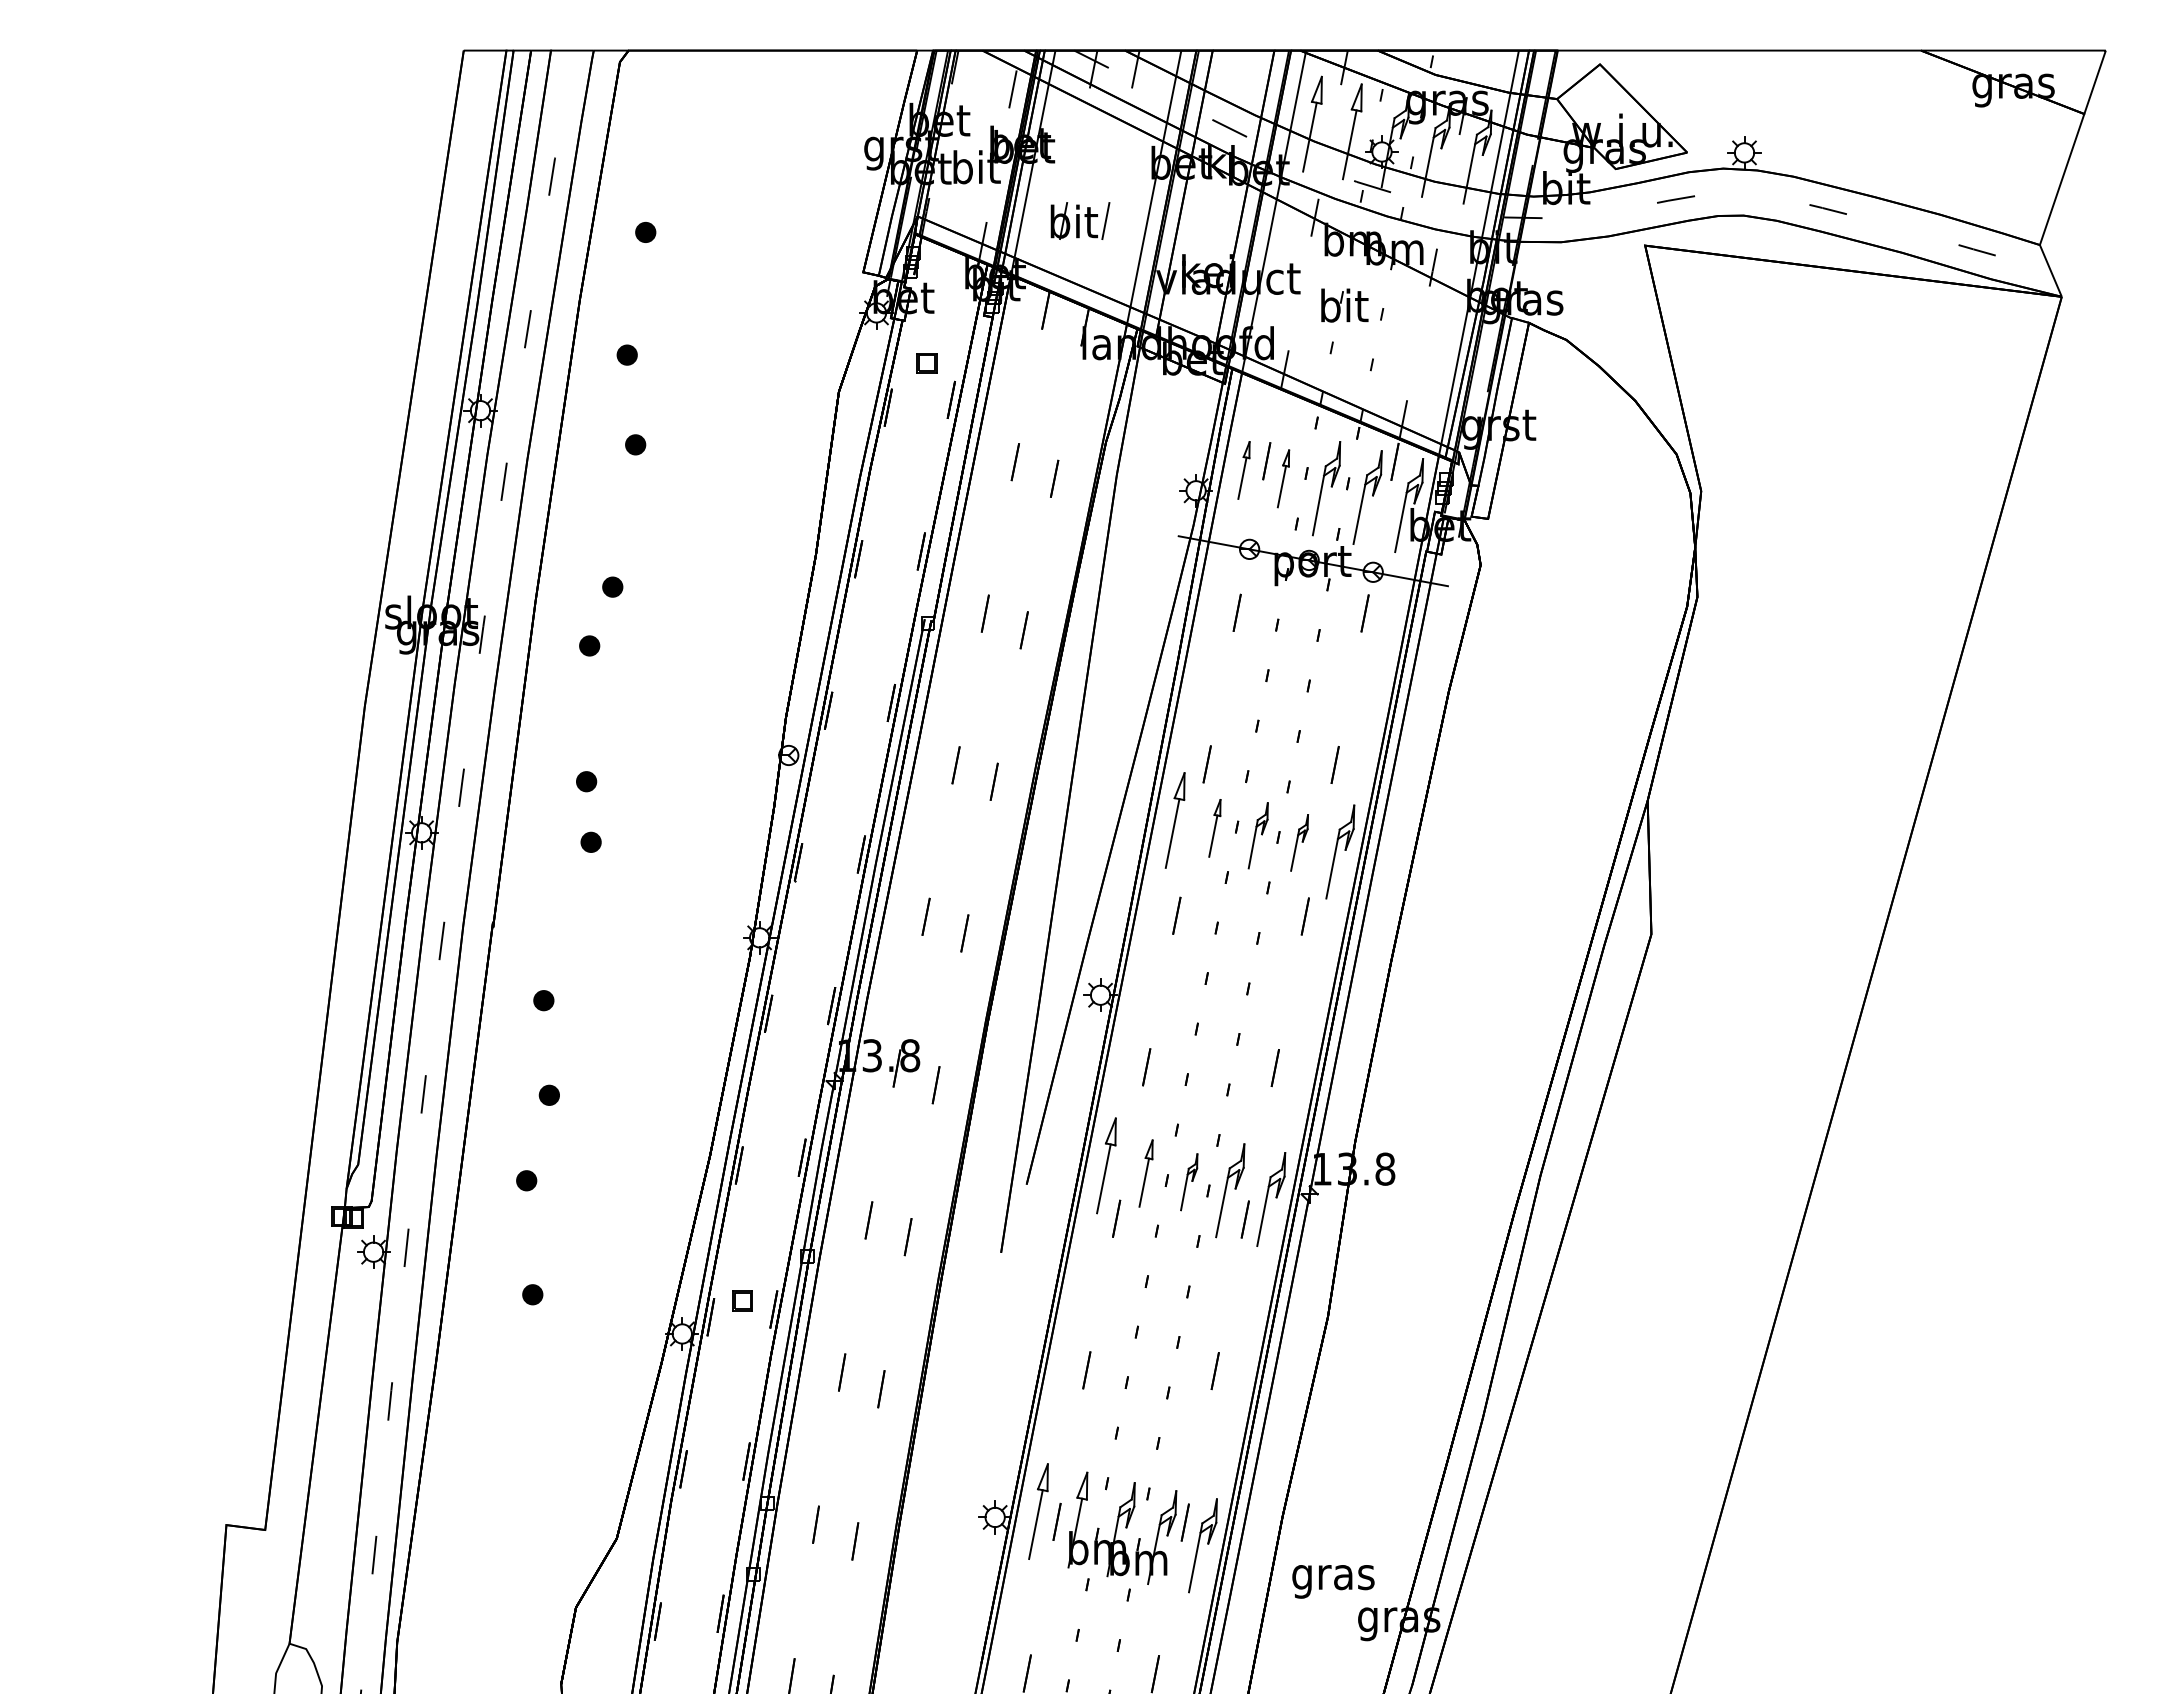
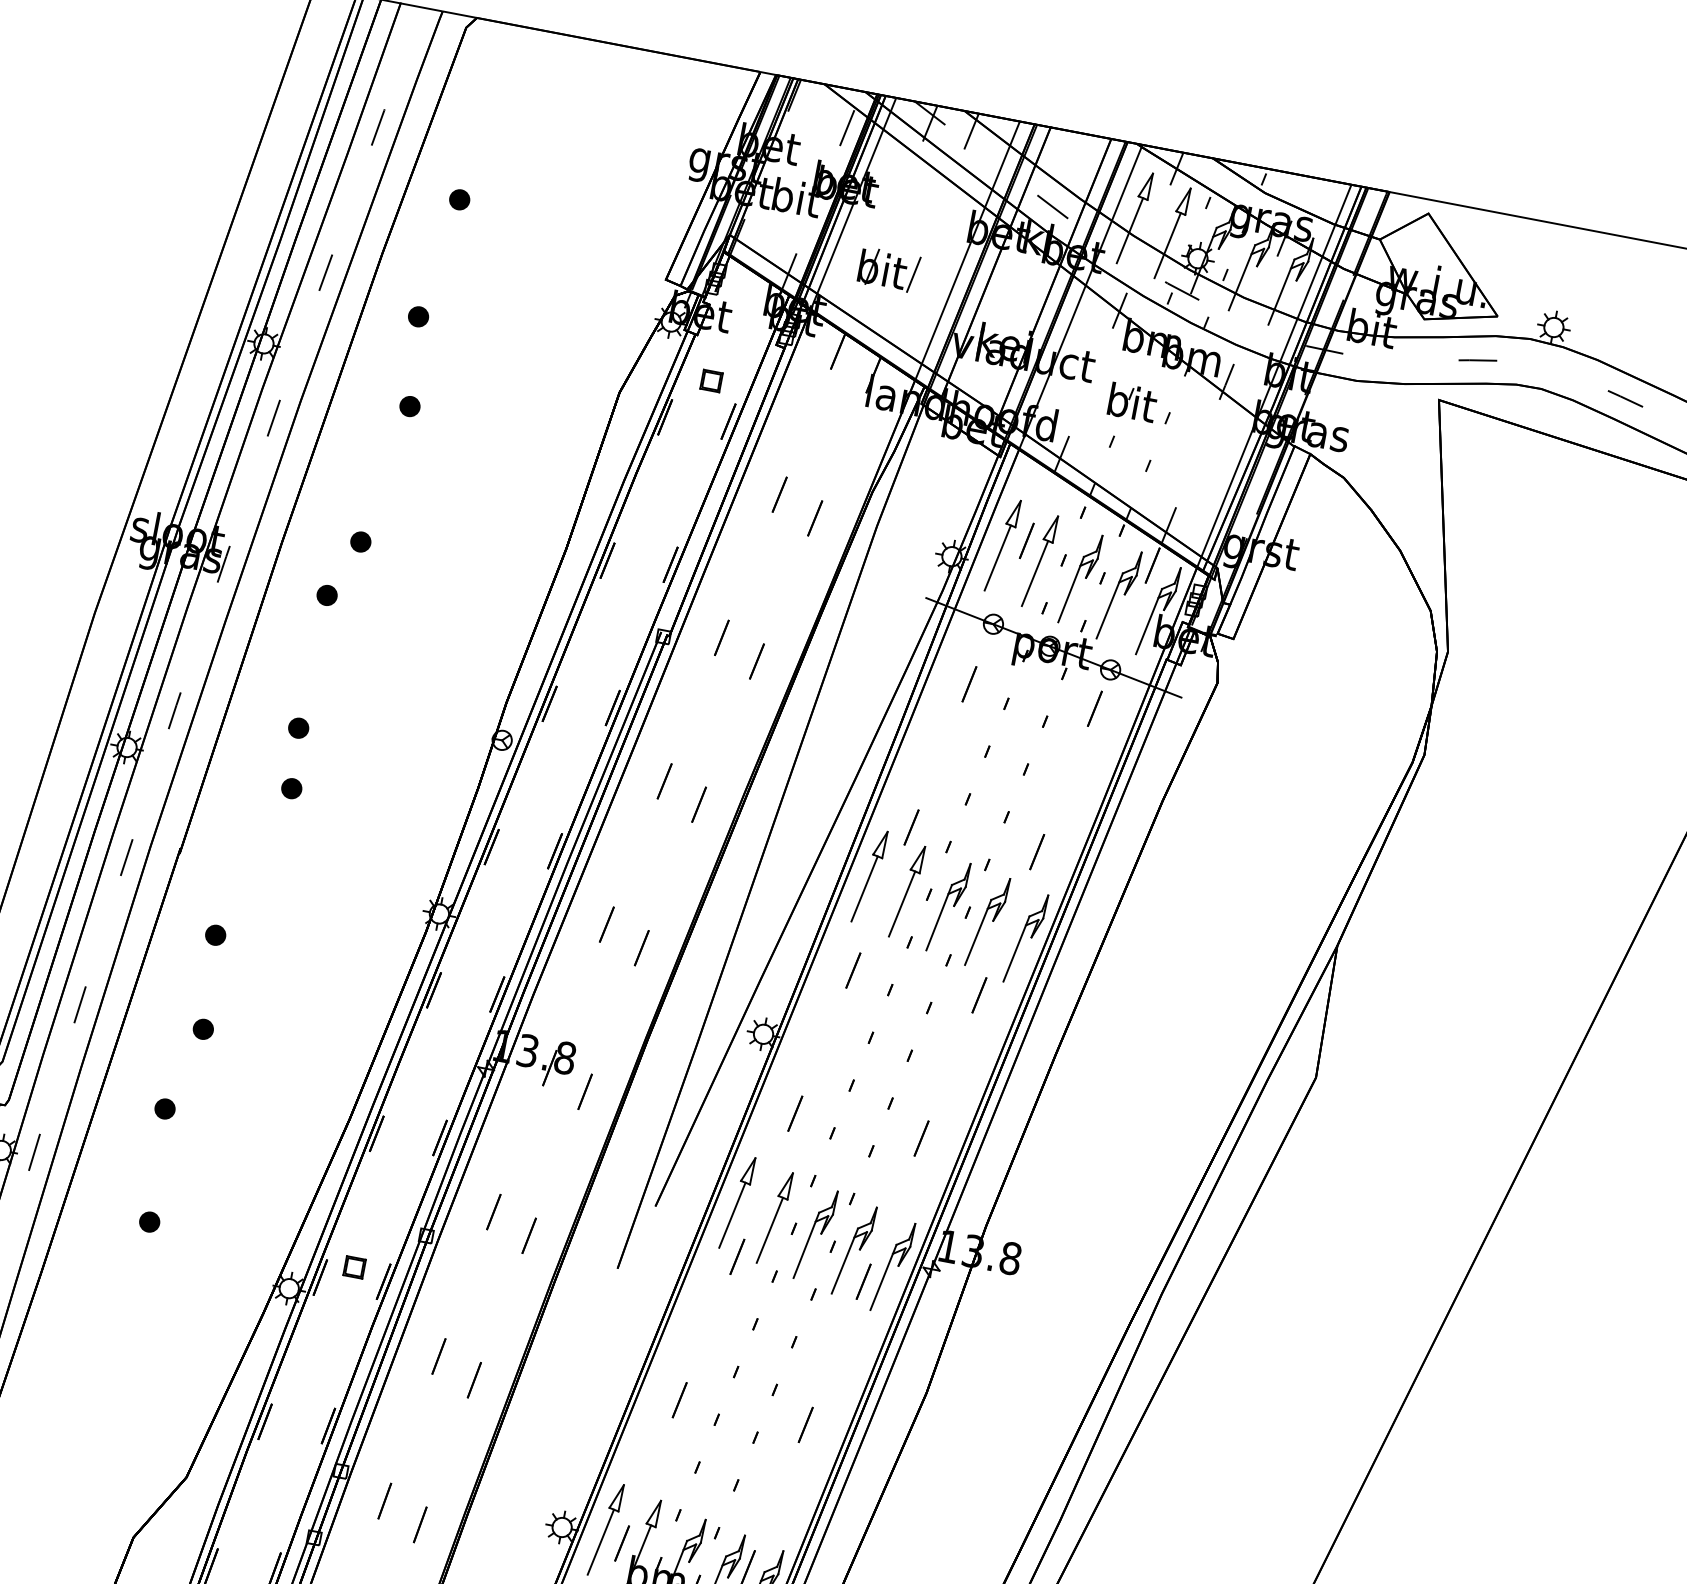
part: (1243, 470) -> (1002, 545), size x1.67
part: (1283, 478) -> (1040, 560), size x1.67
part: (1214, 828) -> (906, 891), size x1.67
part: (1257, 835) -> (947, 906), size x1.43
part: (1299, 842) -> (987, 921), size x1.67
part: (1145, 1173) -> (774, 1217), size x1.43
part: (1188, 1181) -> (815, 1233), size x1.67

